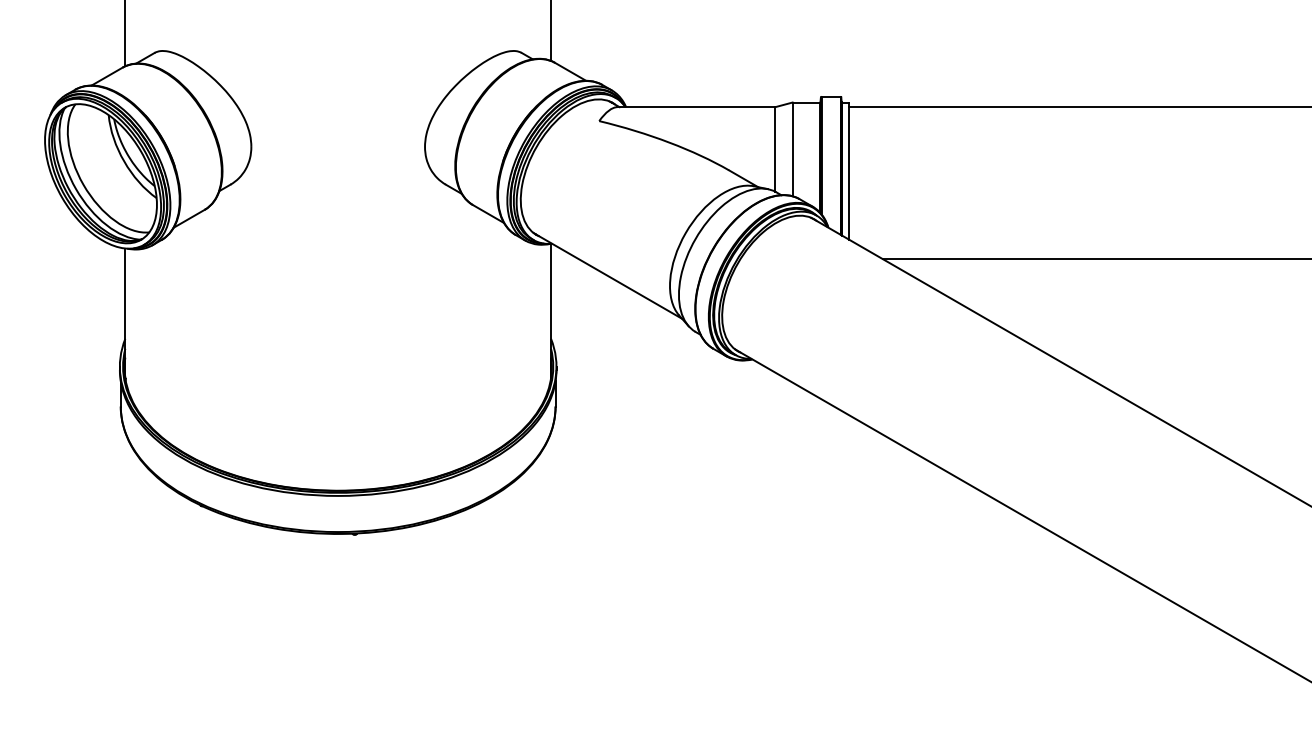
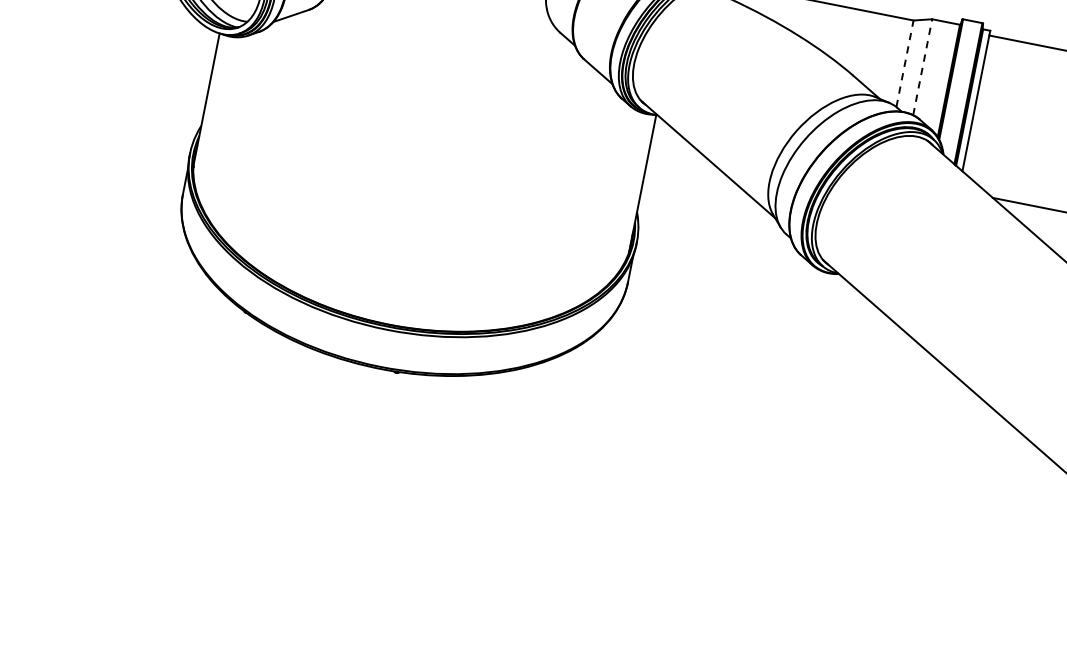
line: (775, 148) -> (905, 62), solid -> dashed
line: (792, 149) -> (922, 67), solid -> dashed

